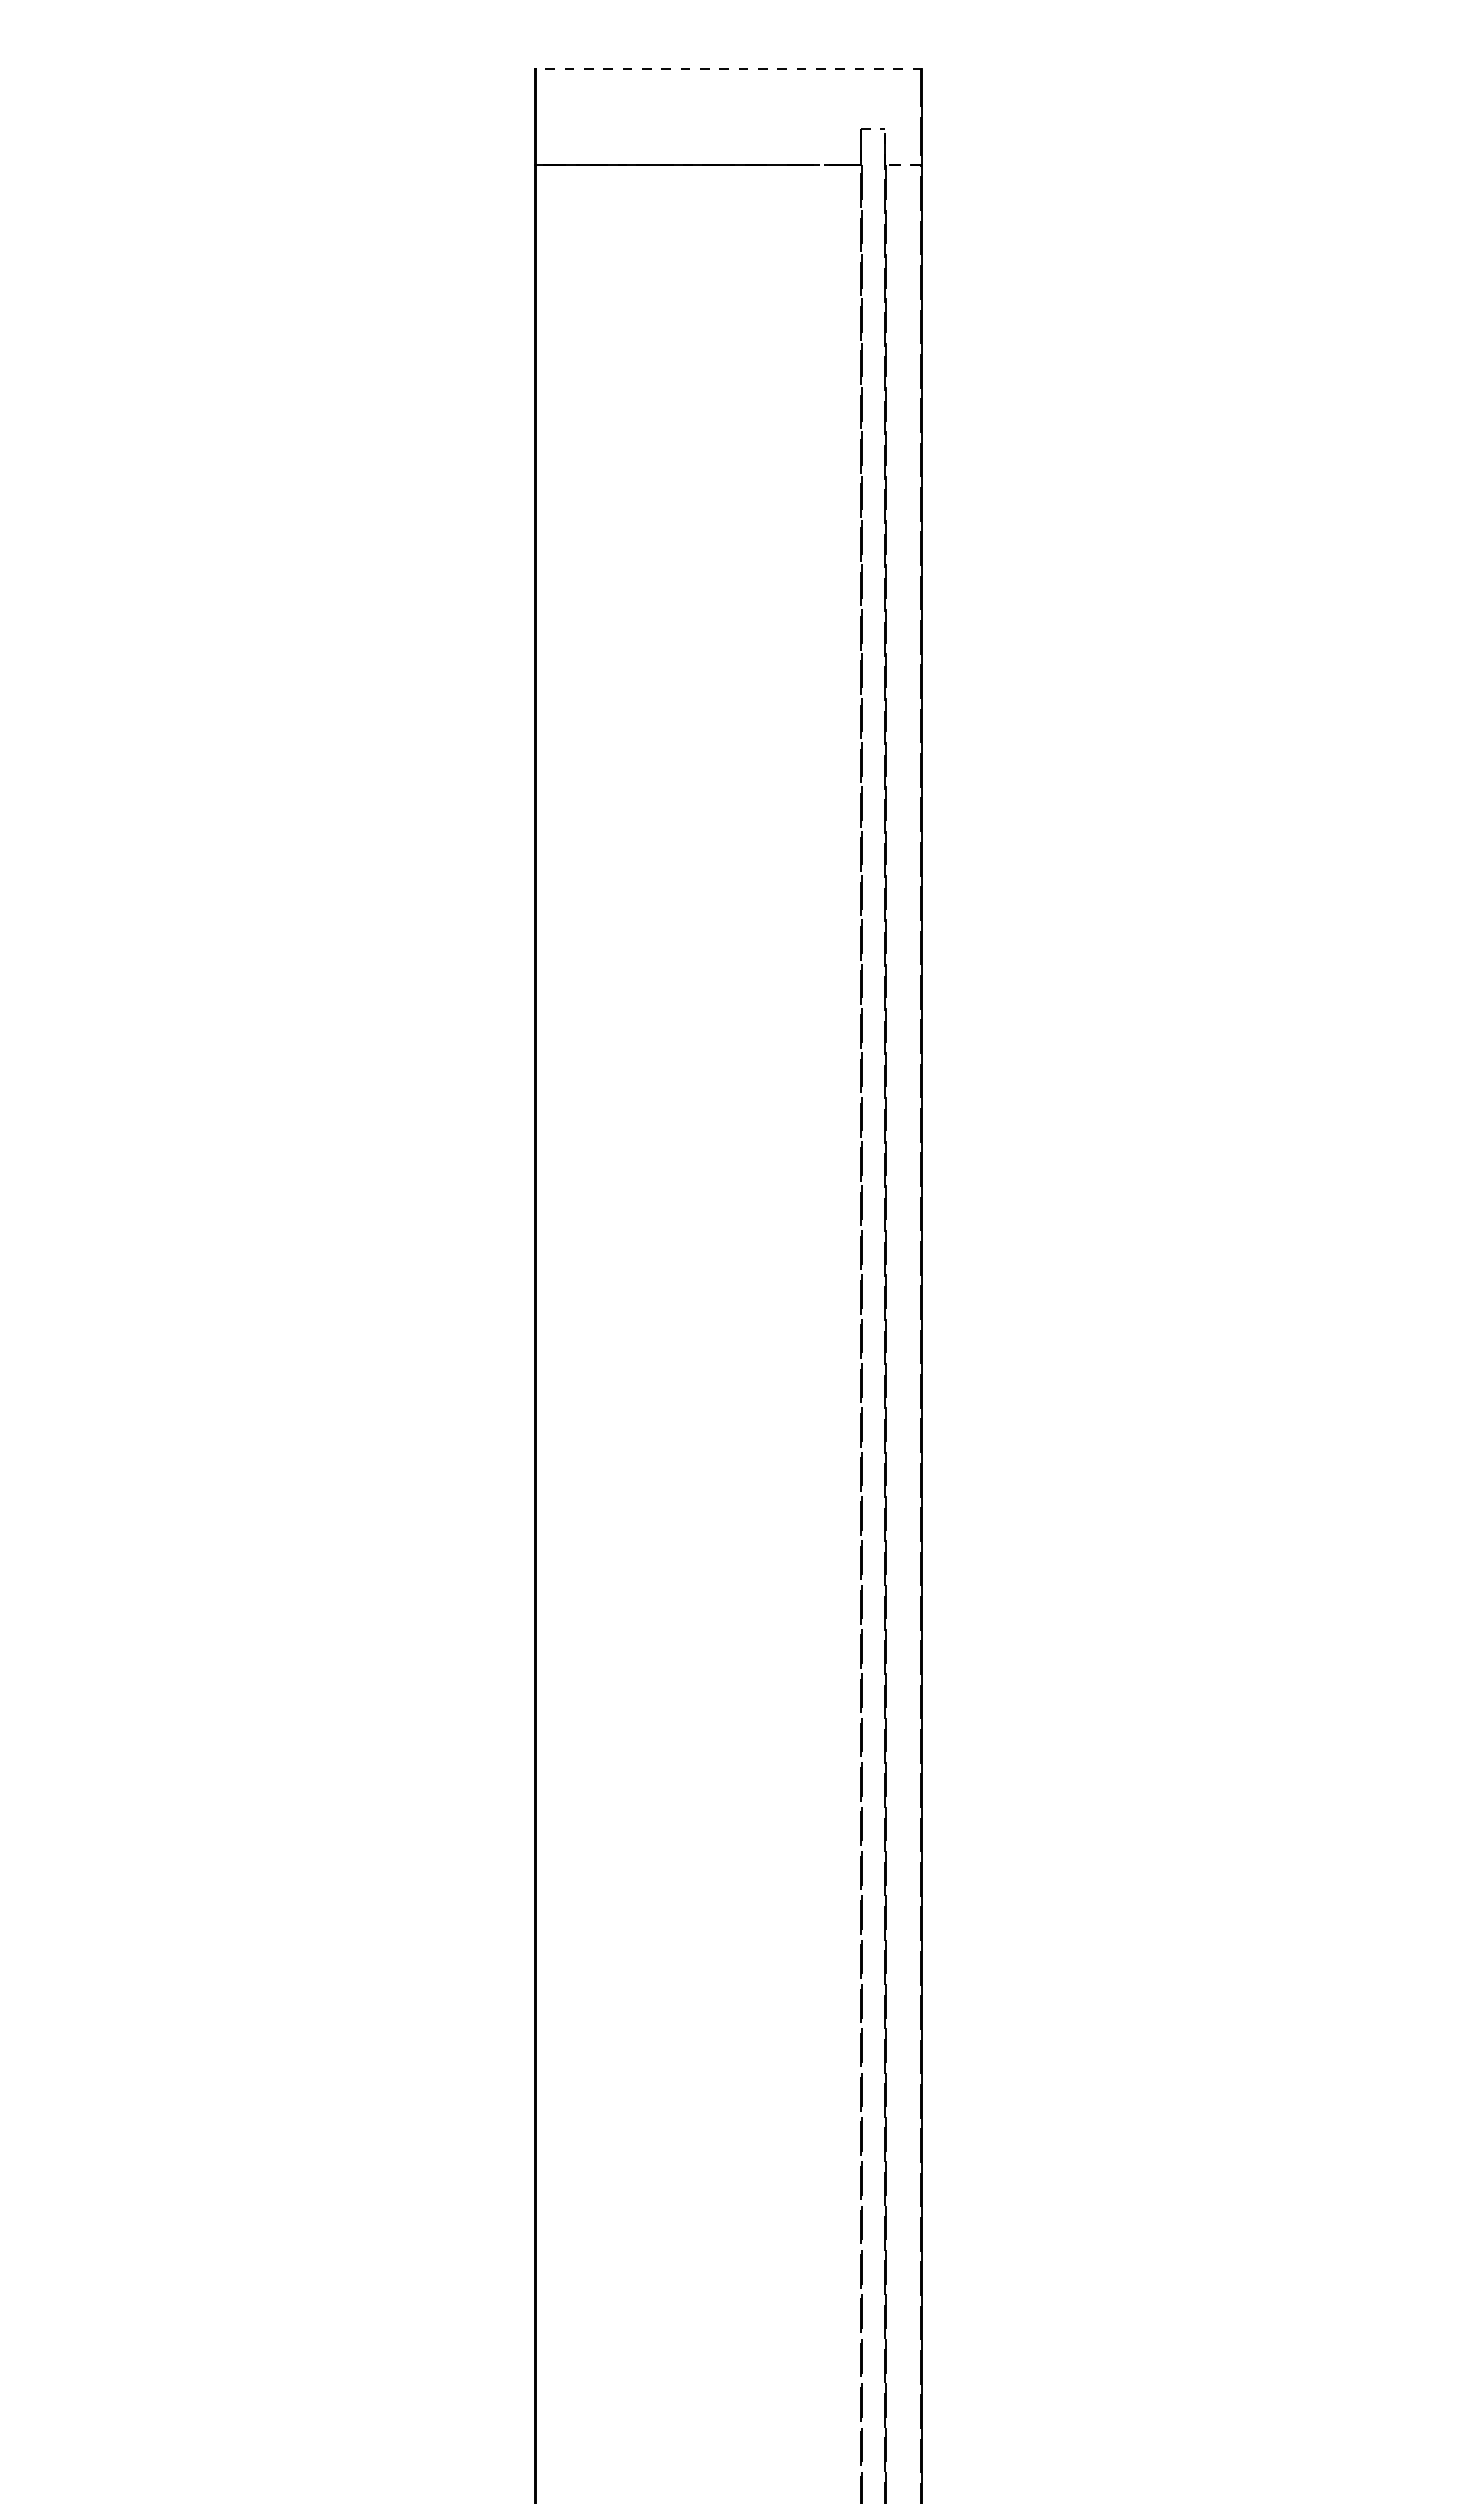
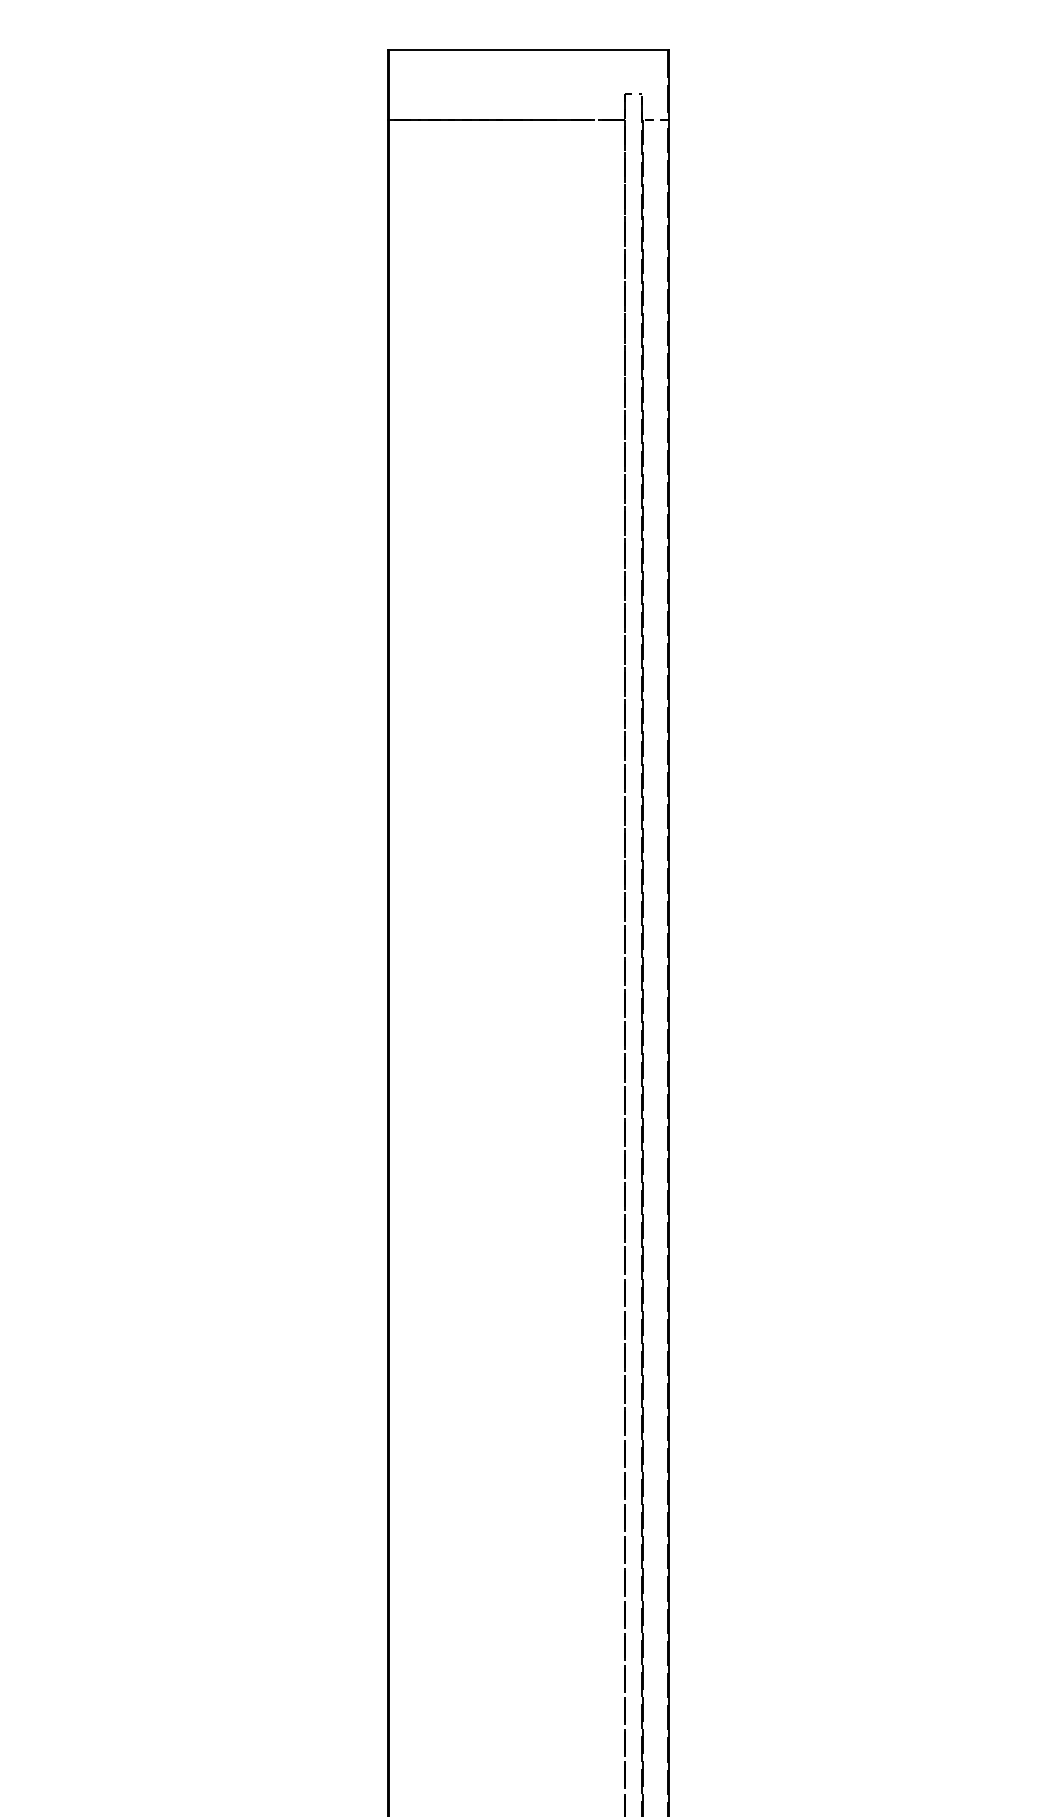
line: (728, 68) -> (528, 49), dashed -> solid

